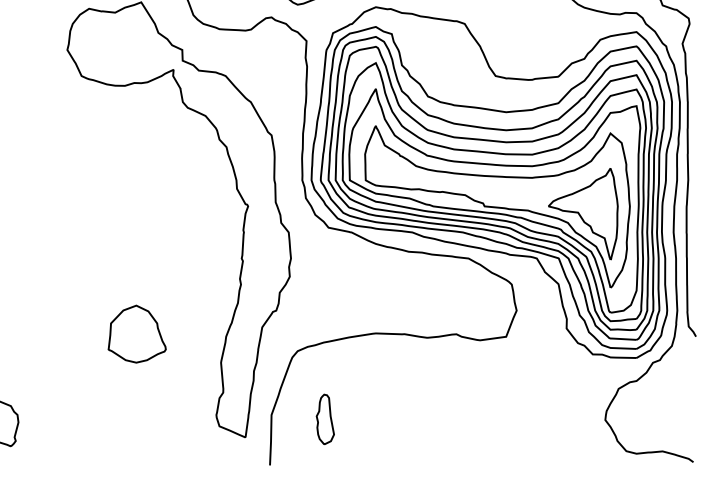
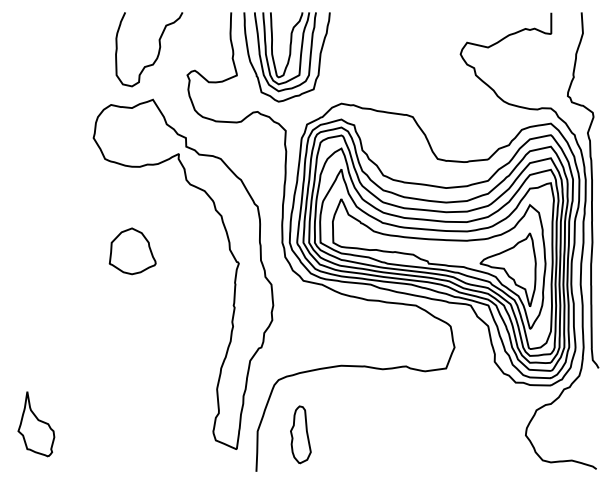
part: (136, 334) -> (132, 251), moved
part: (324, 418) -> (300, 434), size x1.43

